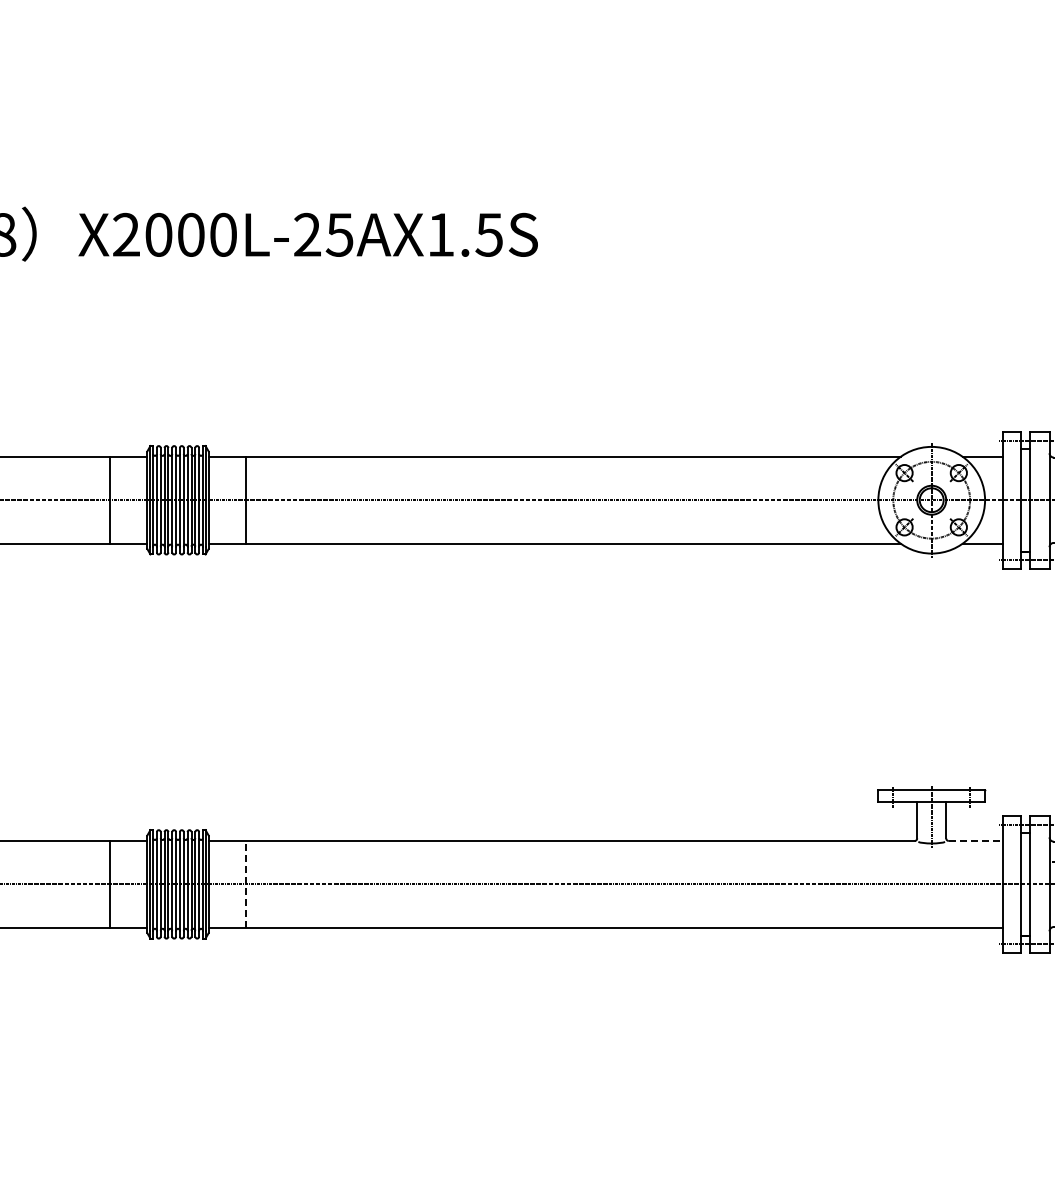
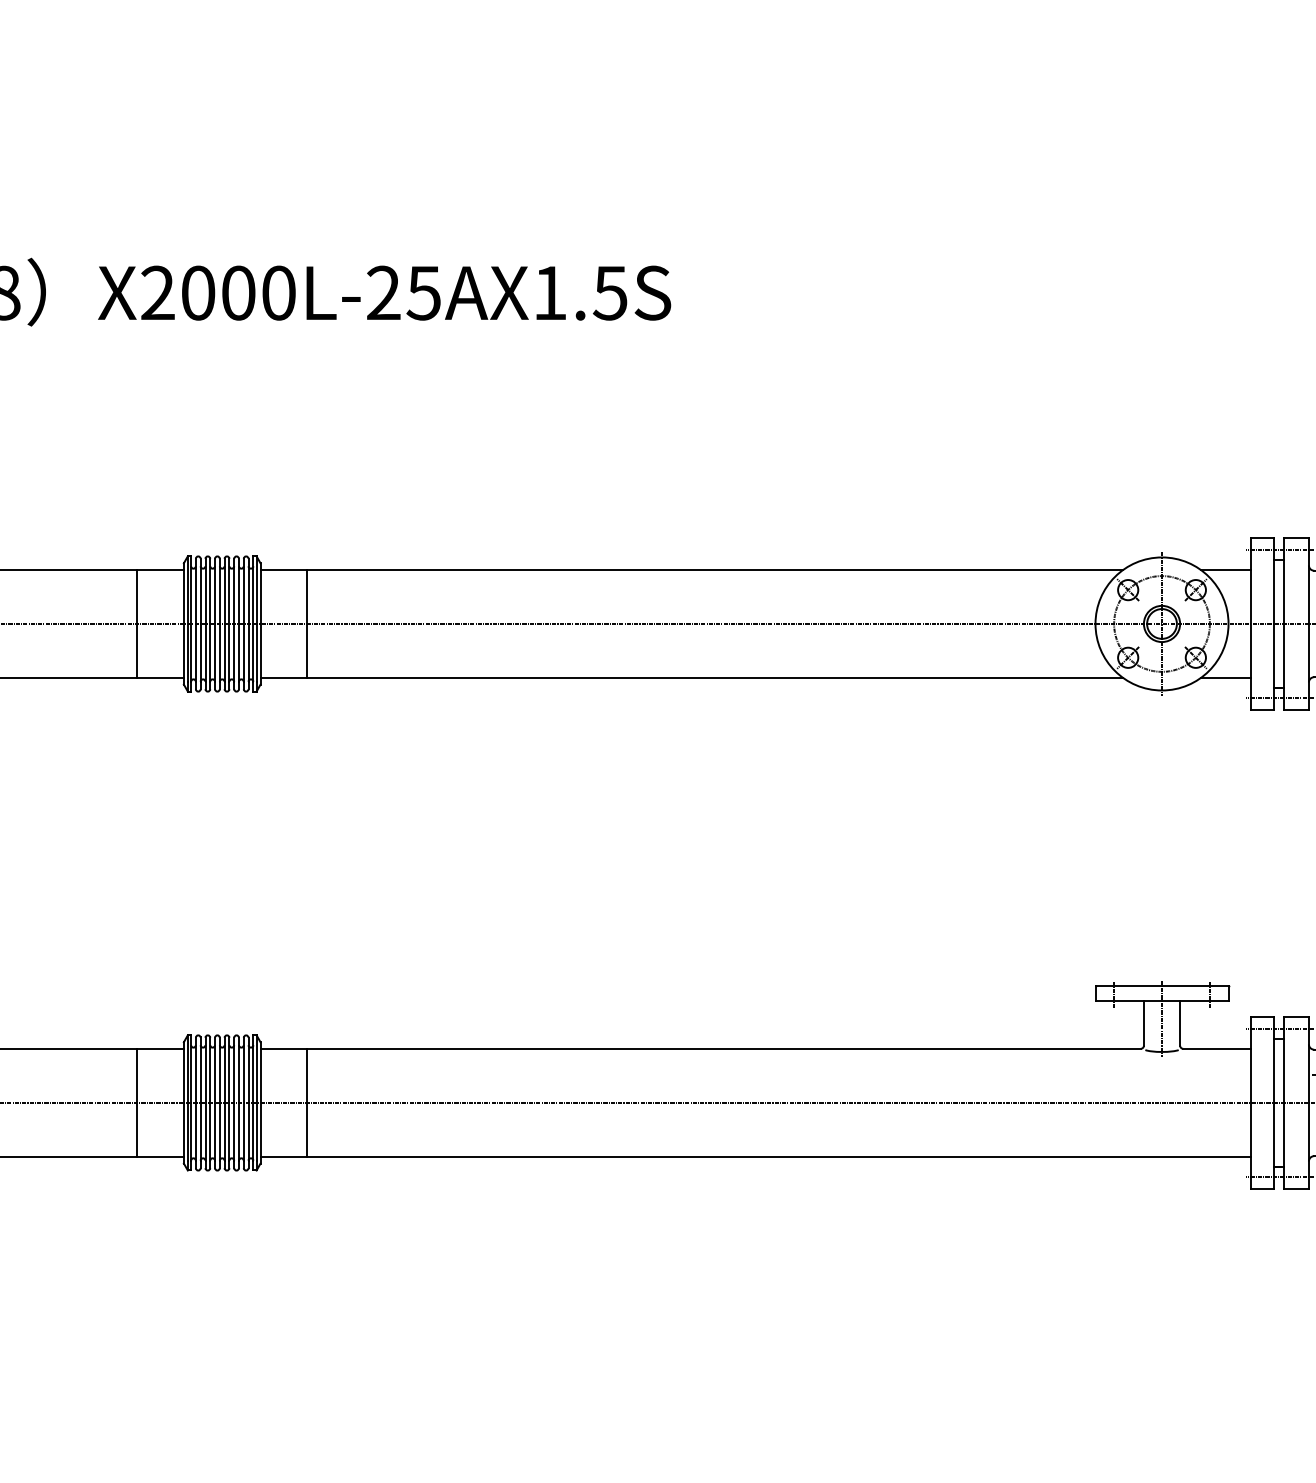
line: (976, 840) -> (1217, 1048), dashed -> solid
line: (246, 883) -> (307, 1101), dashed -> solid

